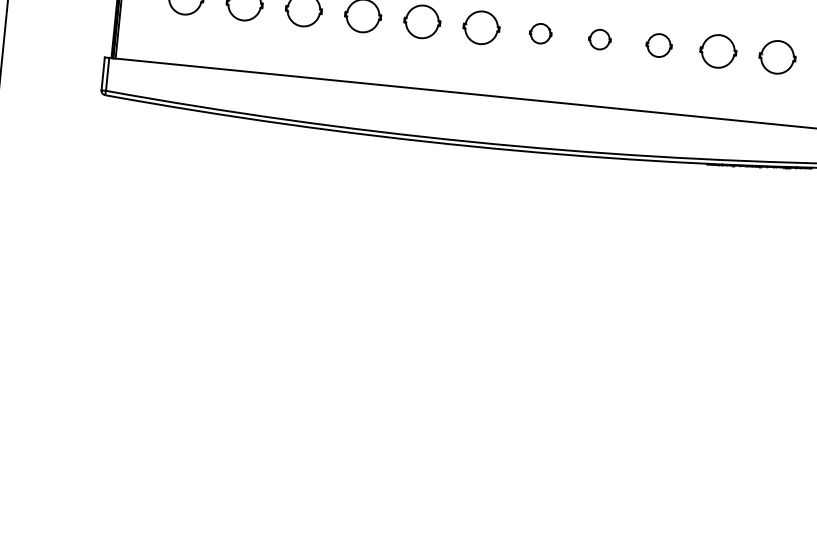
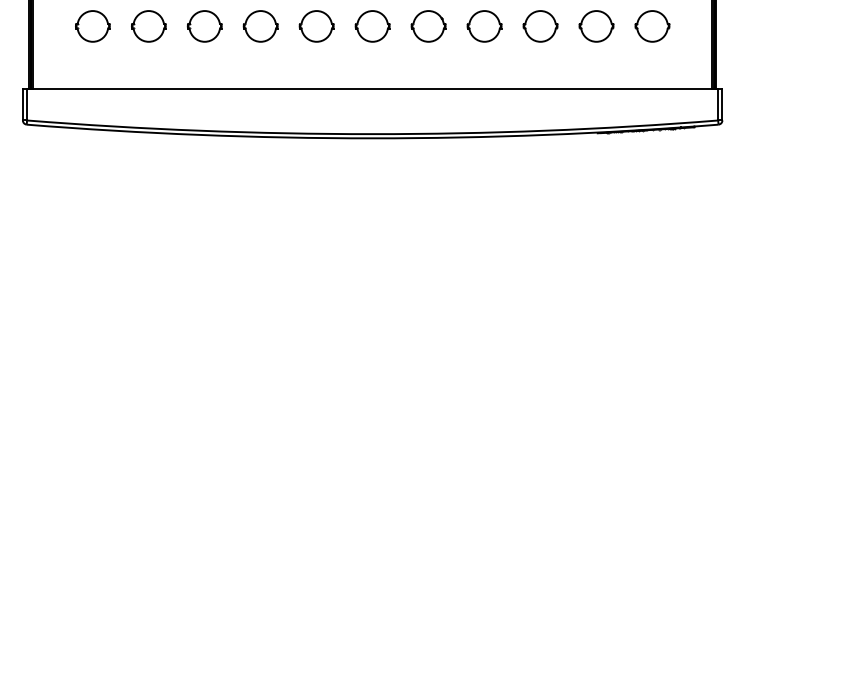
part: (540, 33) -> (428, 26), size x1.67
part: (599, 39) -> (484, 26), size x1.67
part: (659, 45) -> (540, 26), size x1.43

